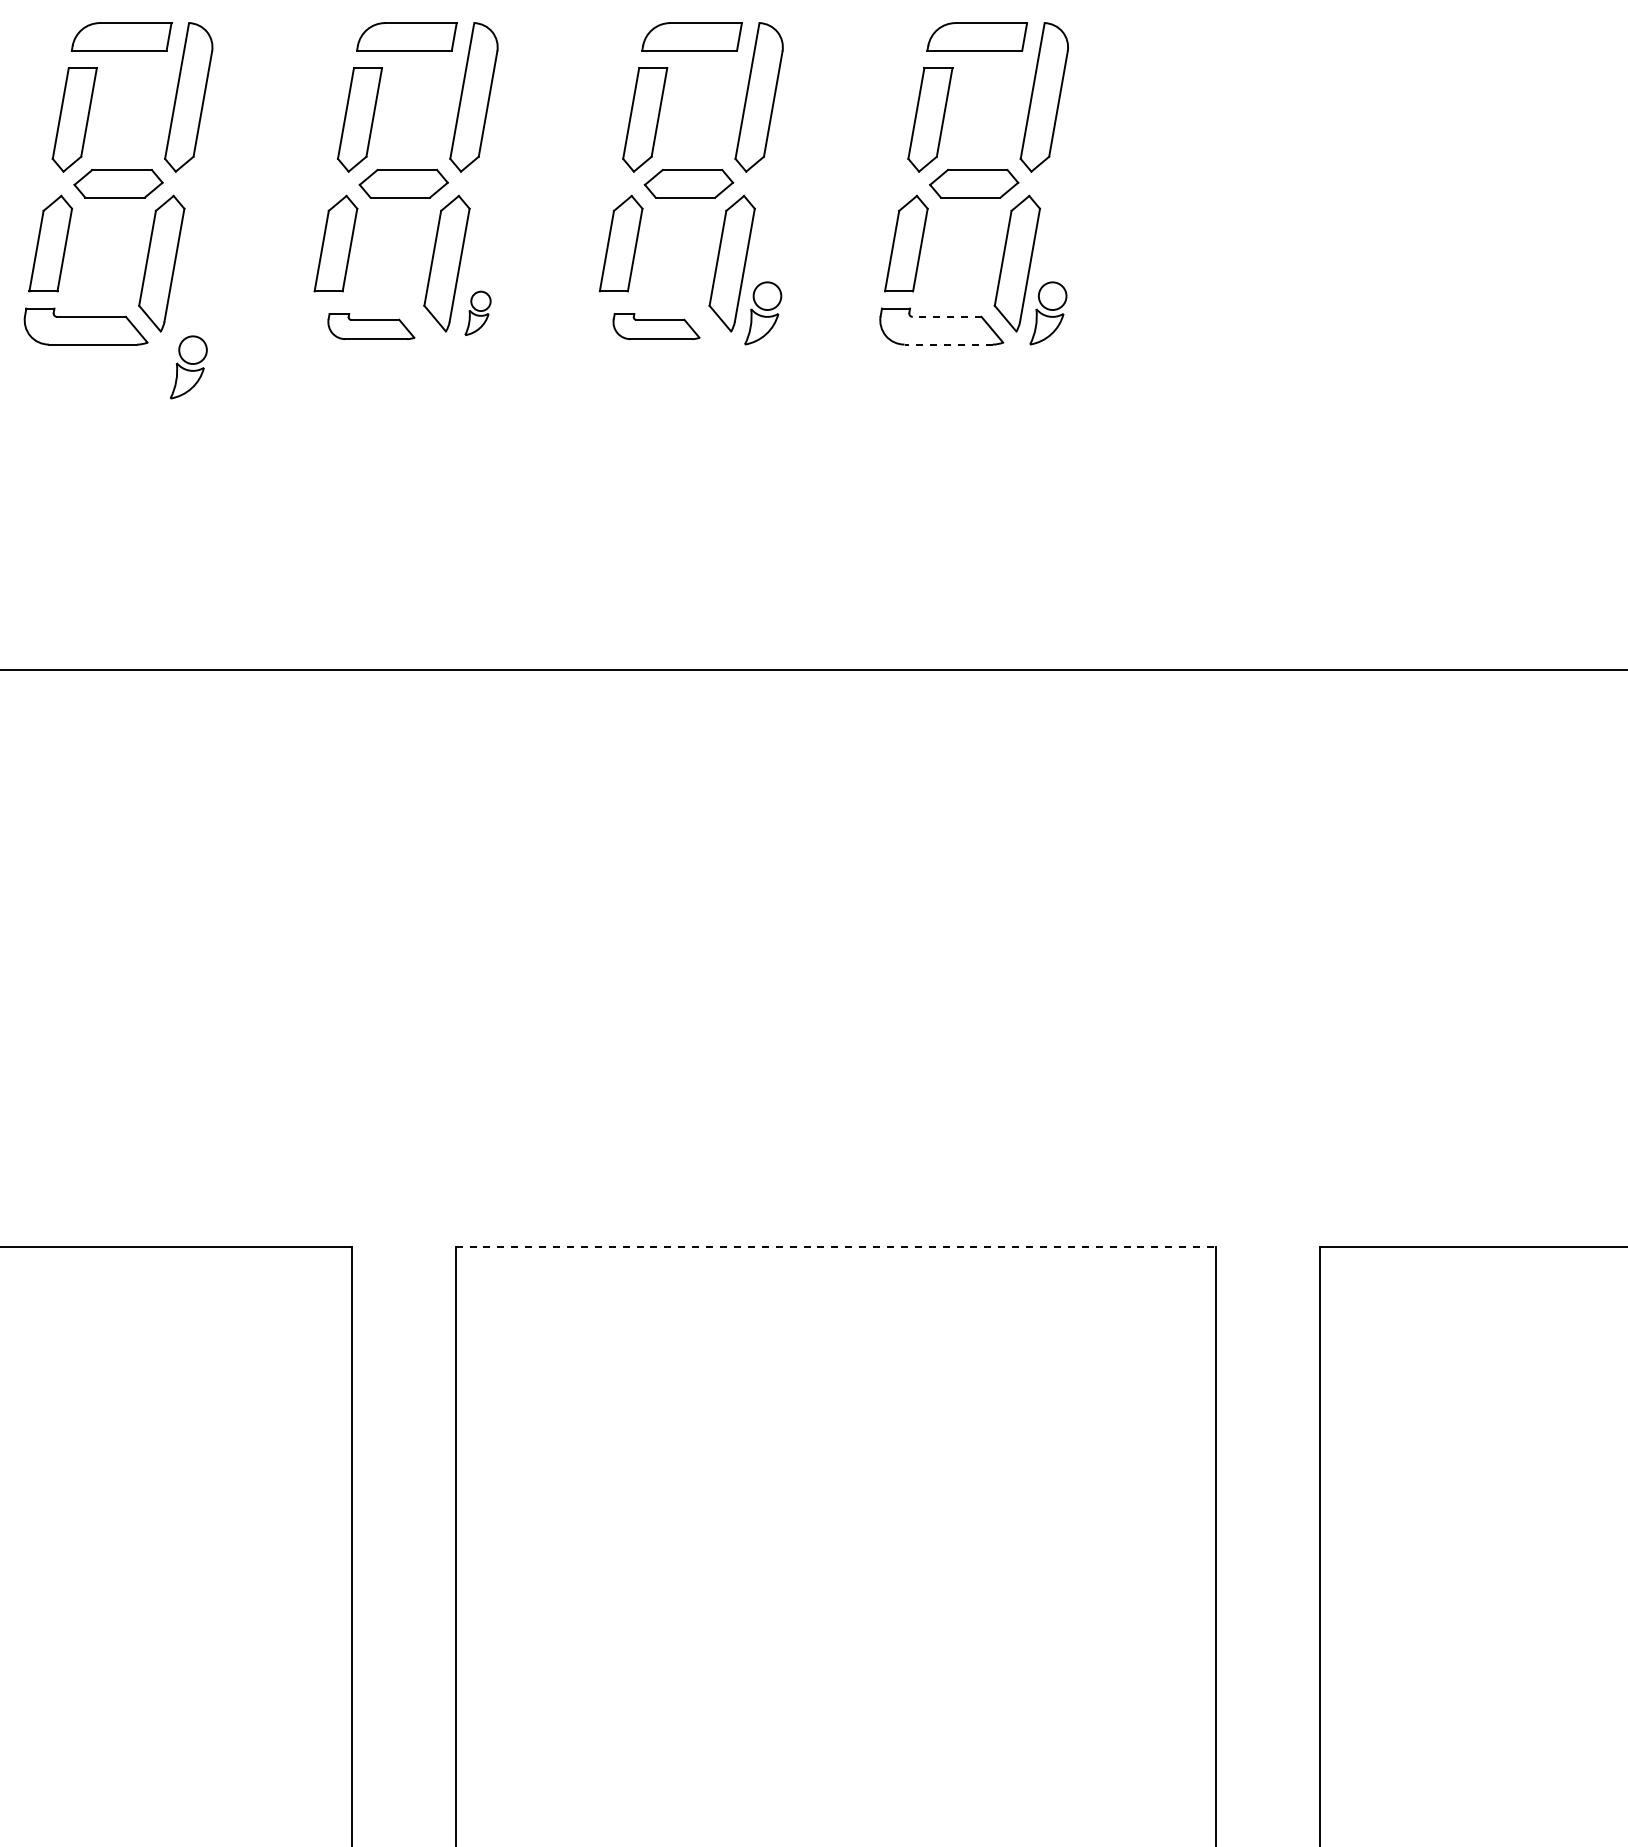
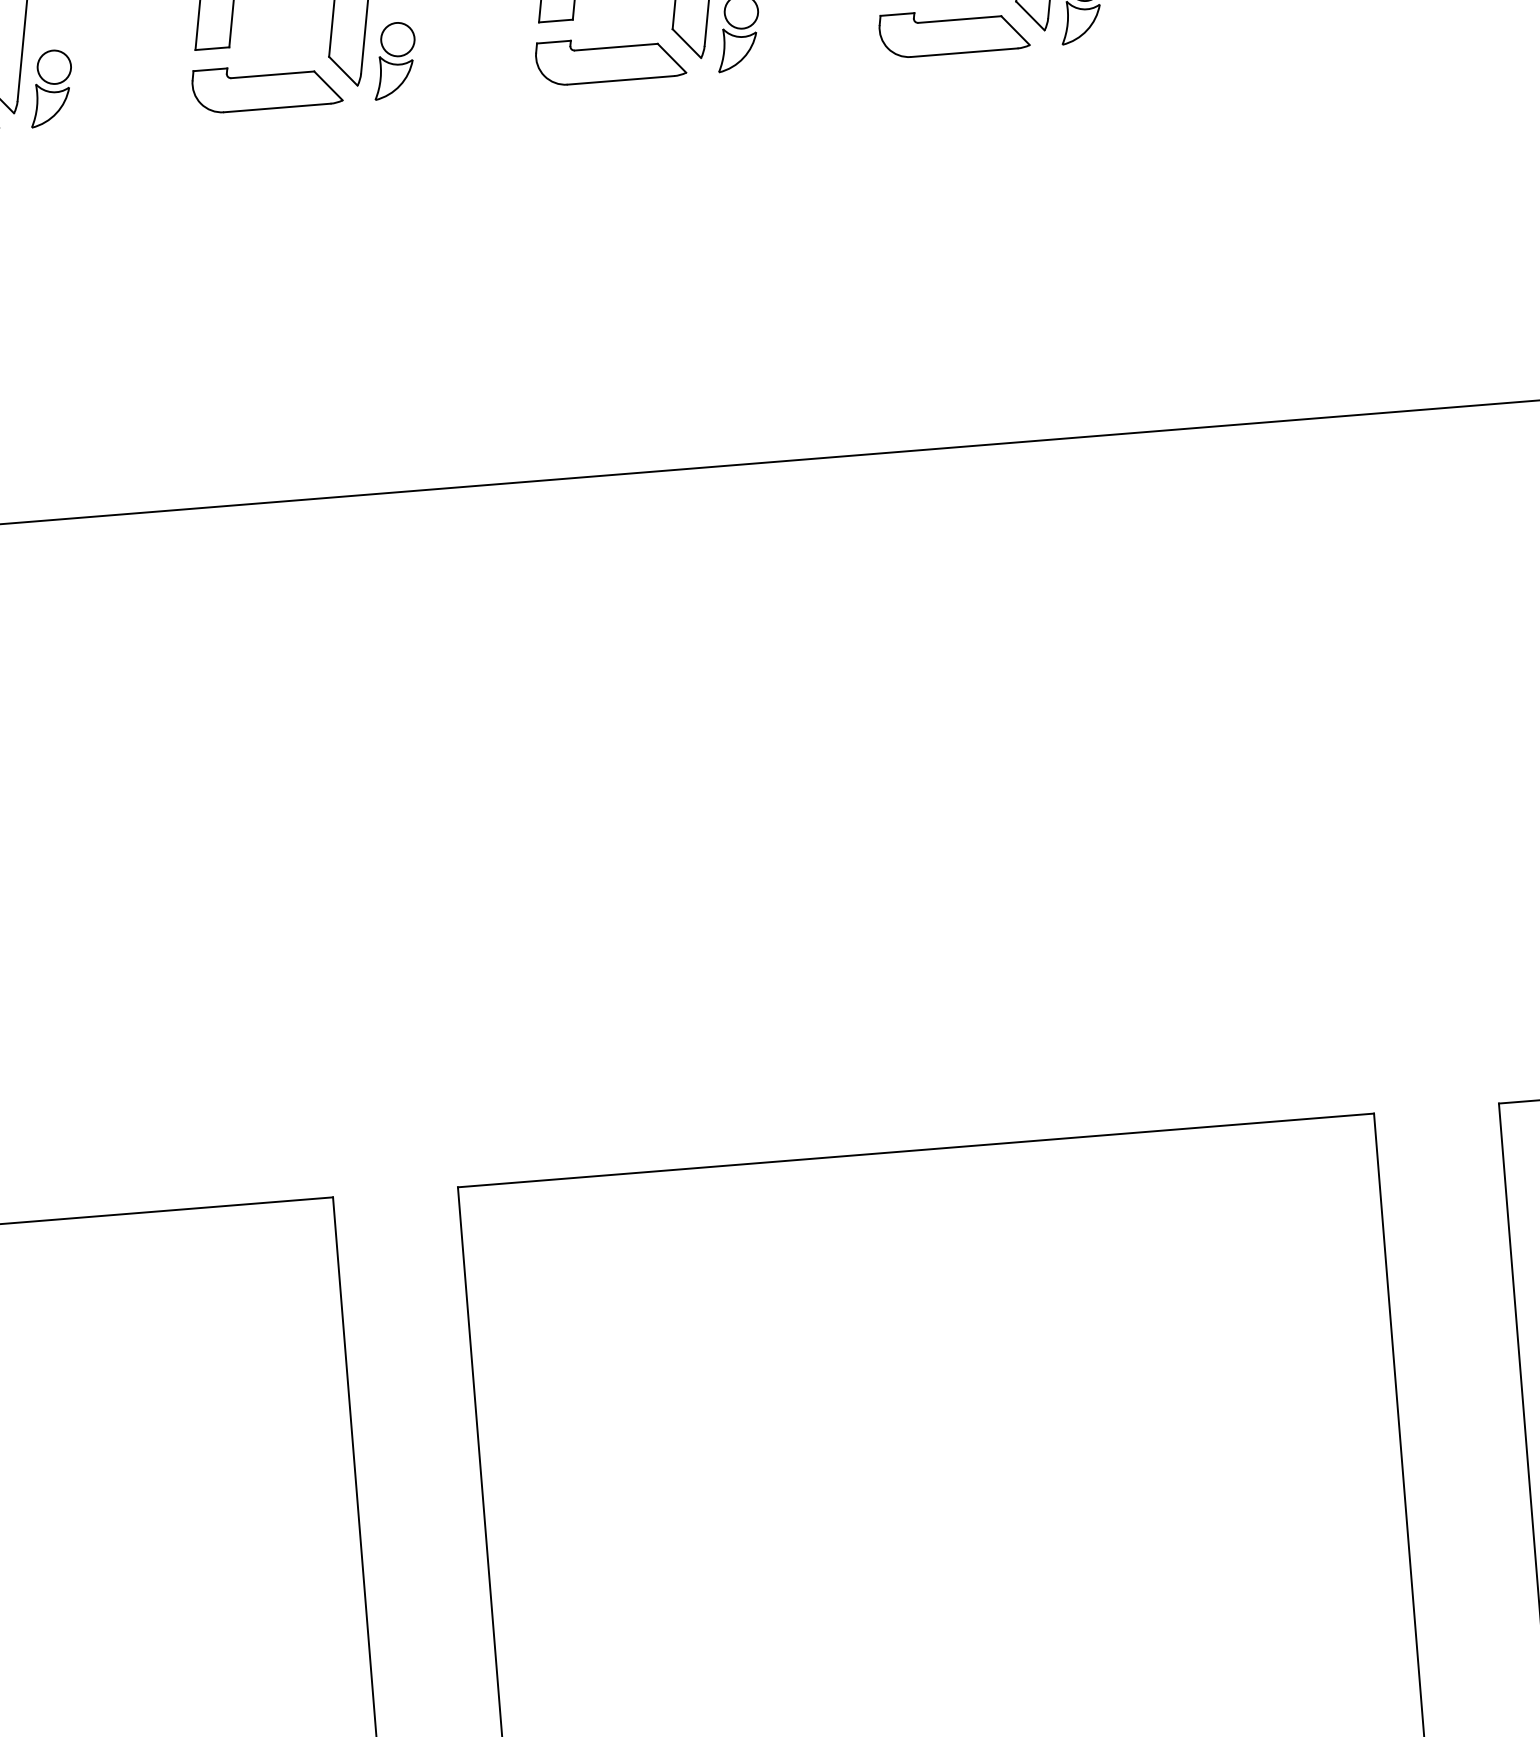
part: (477, 313) -> (393, 60), size x1.43
line: (946, 316) -> (959, 19), dashed -> solid
part: (371, 326) -> (267, 86), size x1.43
part: (656, 326) -> (610, 59), size x1.43
line: (948, 344) -> (964, 52), dashed -> solid
part: (188, 367) -> (50, 88), moved
line: (836, 1246) -> (916, 1149), dashed -> solid

